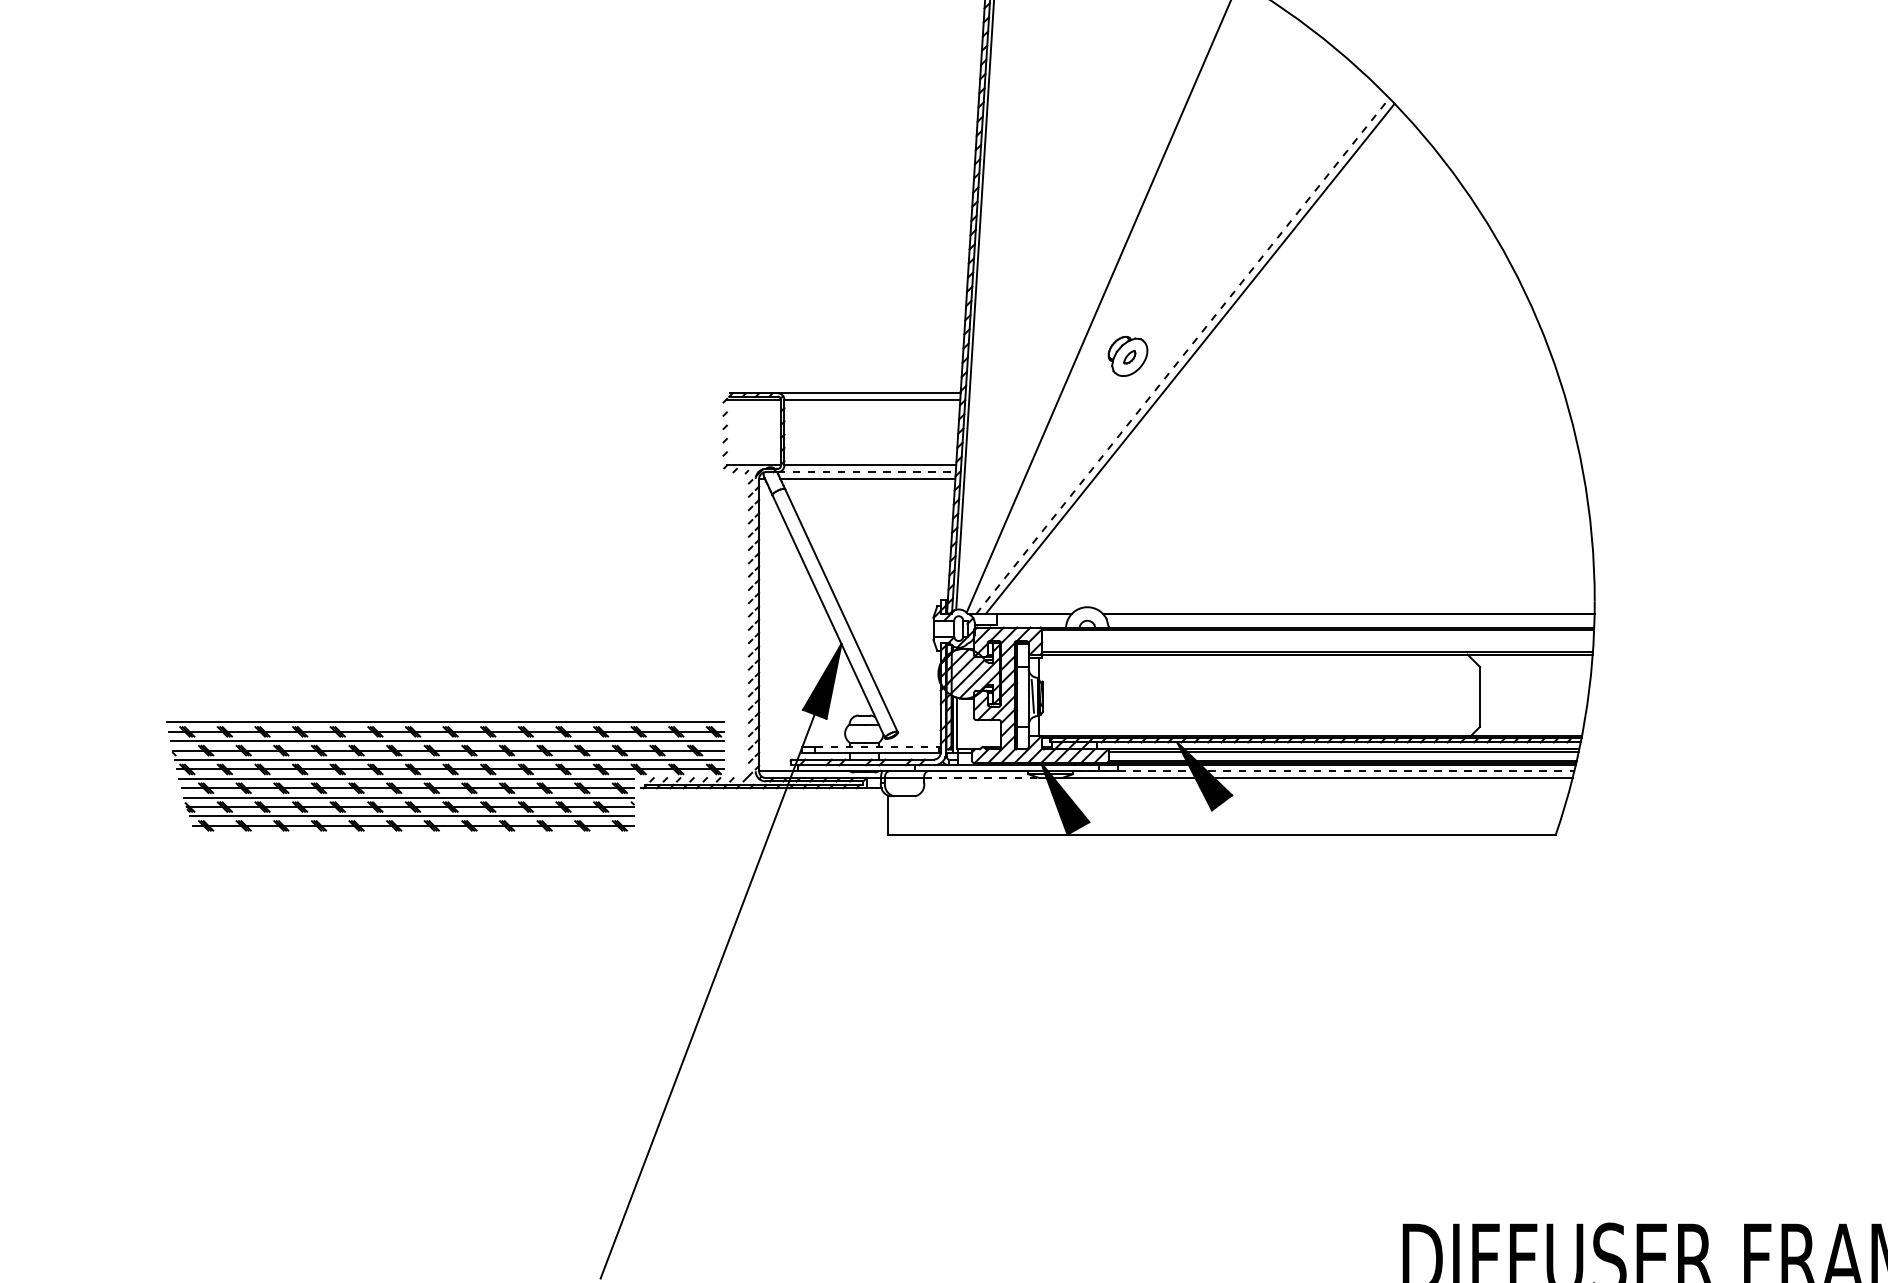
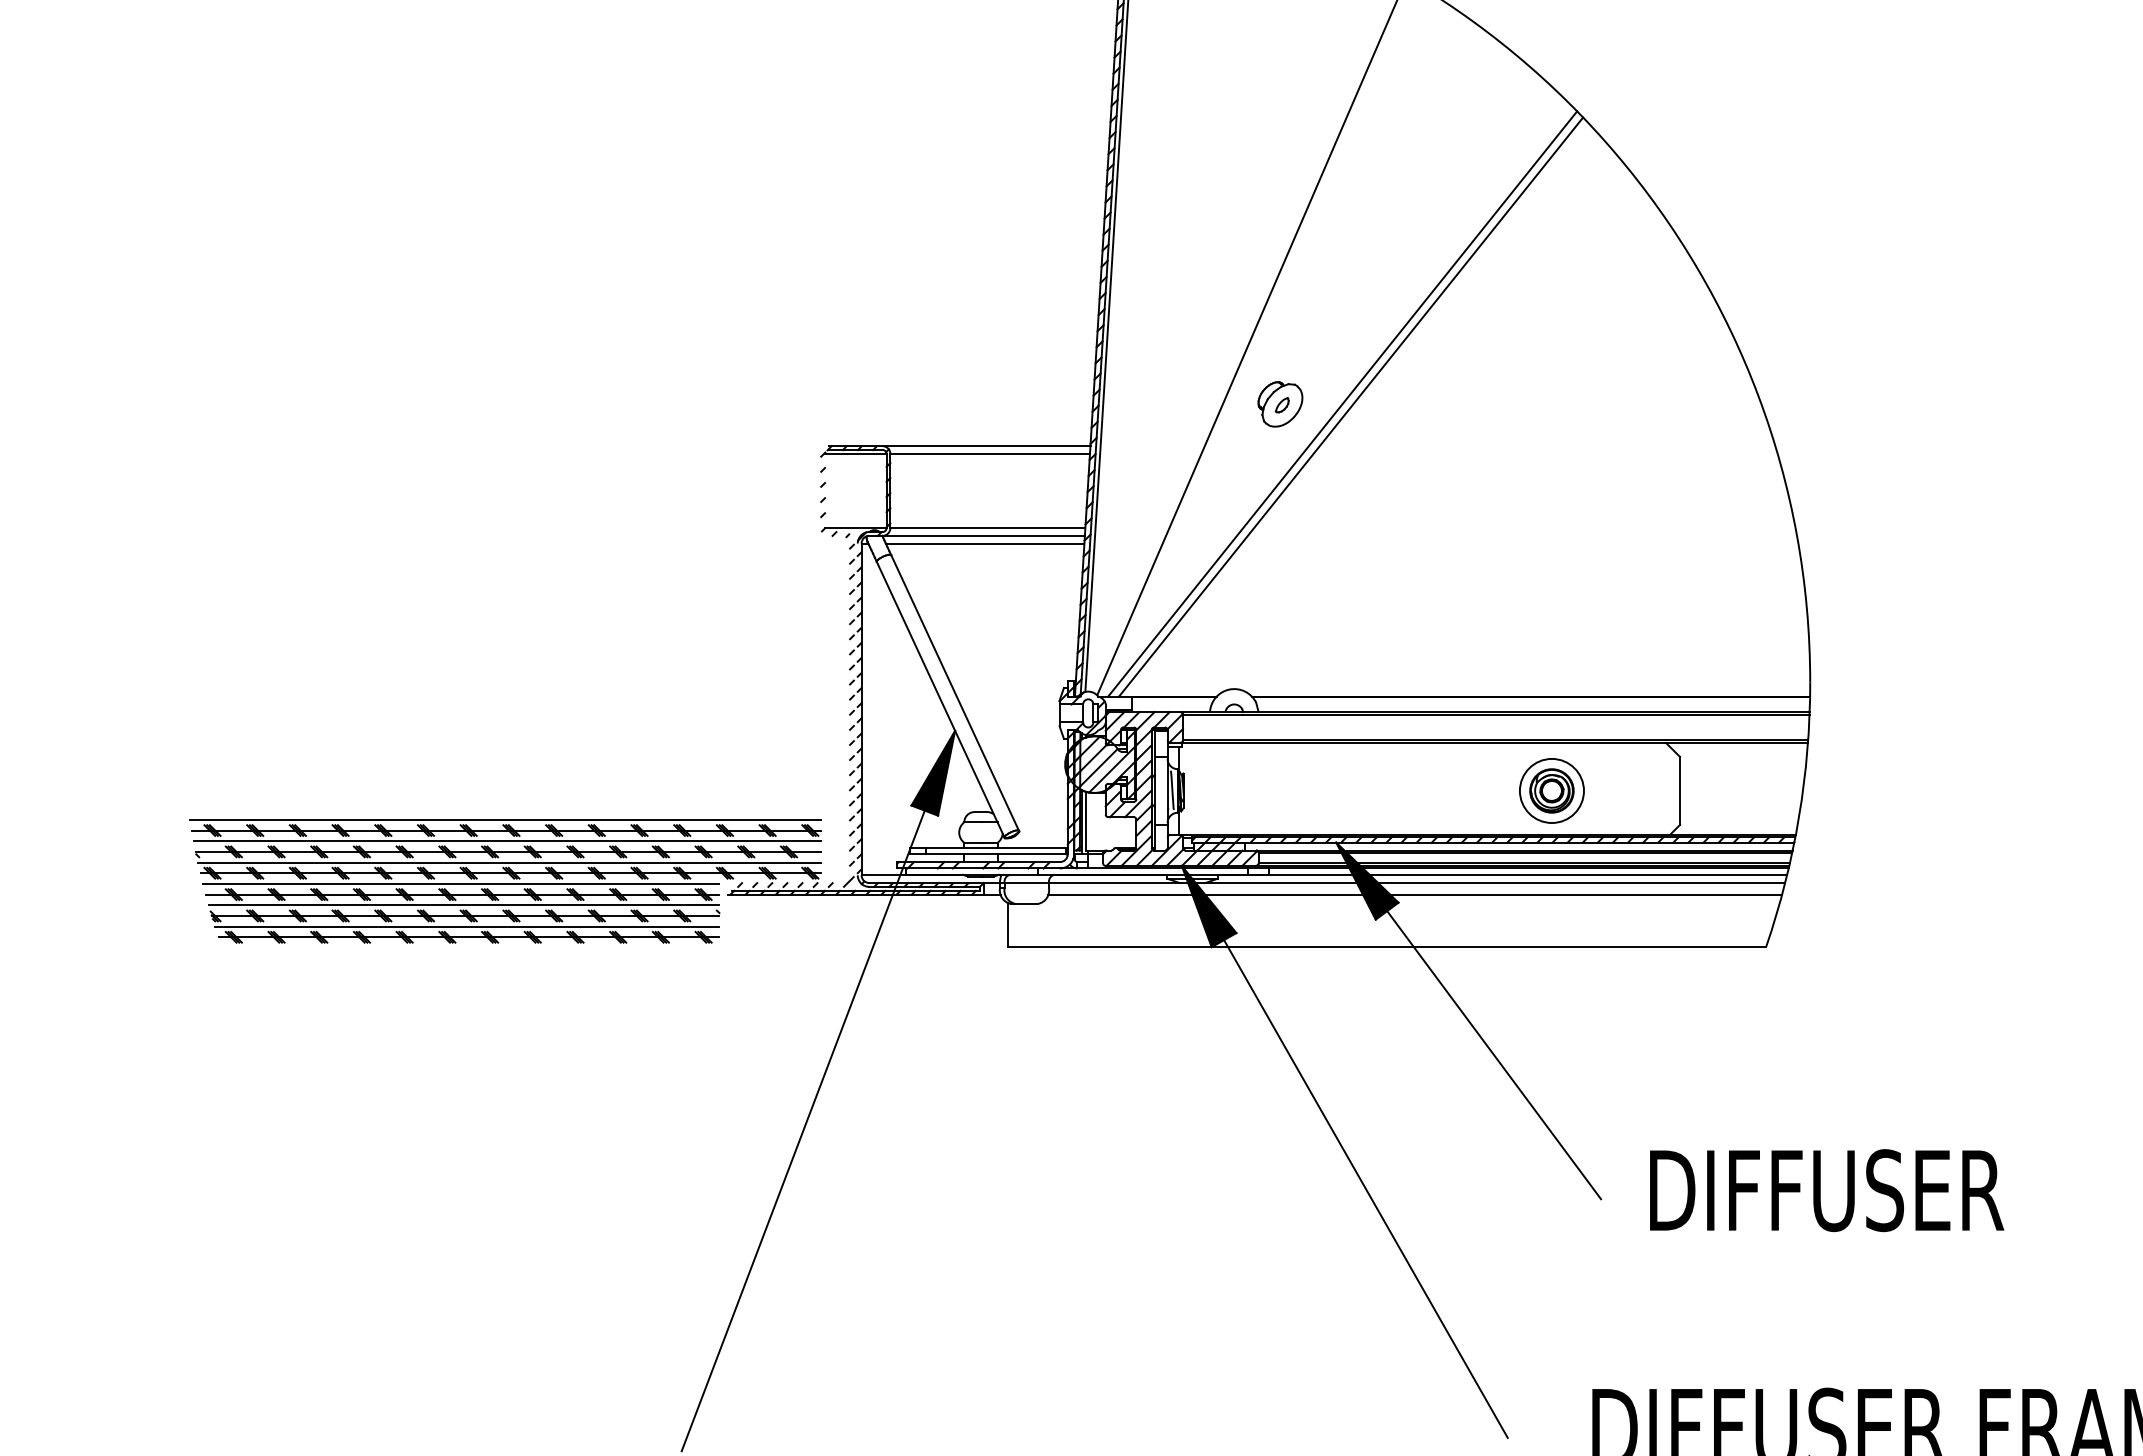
line: (1182, 355) -> (1342, 403), dashed -> solid
line: (867, 471) -> (984, 535), dashed -> solid
part: (1366, 696) -> (1551, 790), added
line: (877, 746) -> (996, 847), dashed -> solid
line: (1323, 771) -> (1502, 875), dashed -> solid
line: (982, 778) -> (1115, 883), dashed -> solid
line: (1247, 788) -> (1415, 894), added
line: (1316, 929) -> (1494, 1055), added
line: (1202, 1047) -> (1365, 1188), added
part: (1603, 1048) -> (1820, 1190), added

